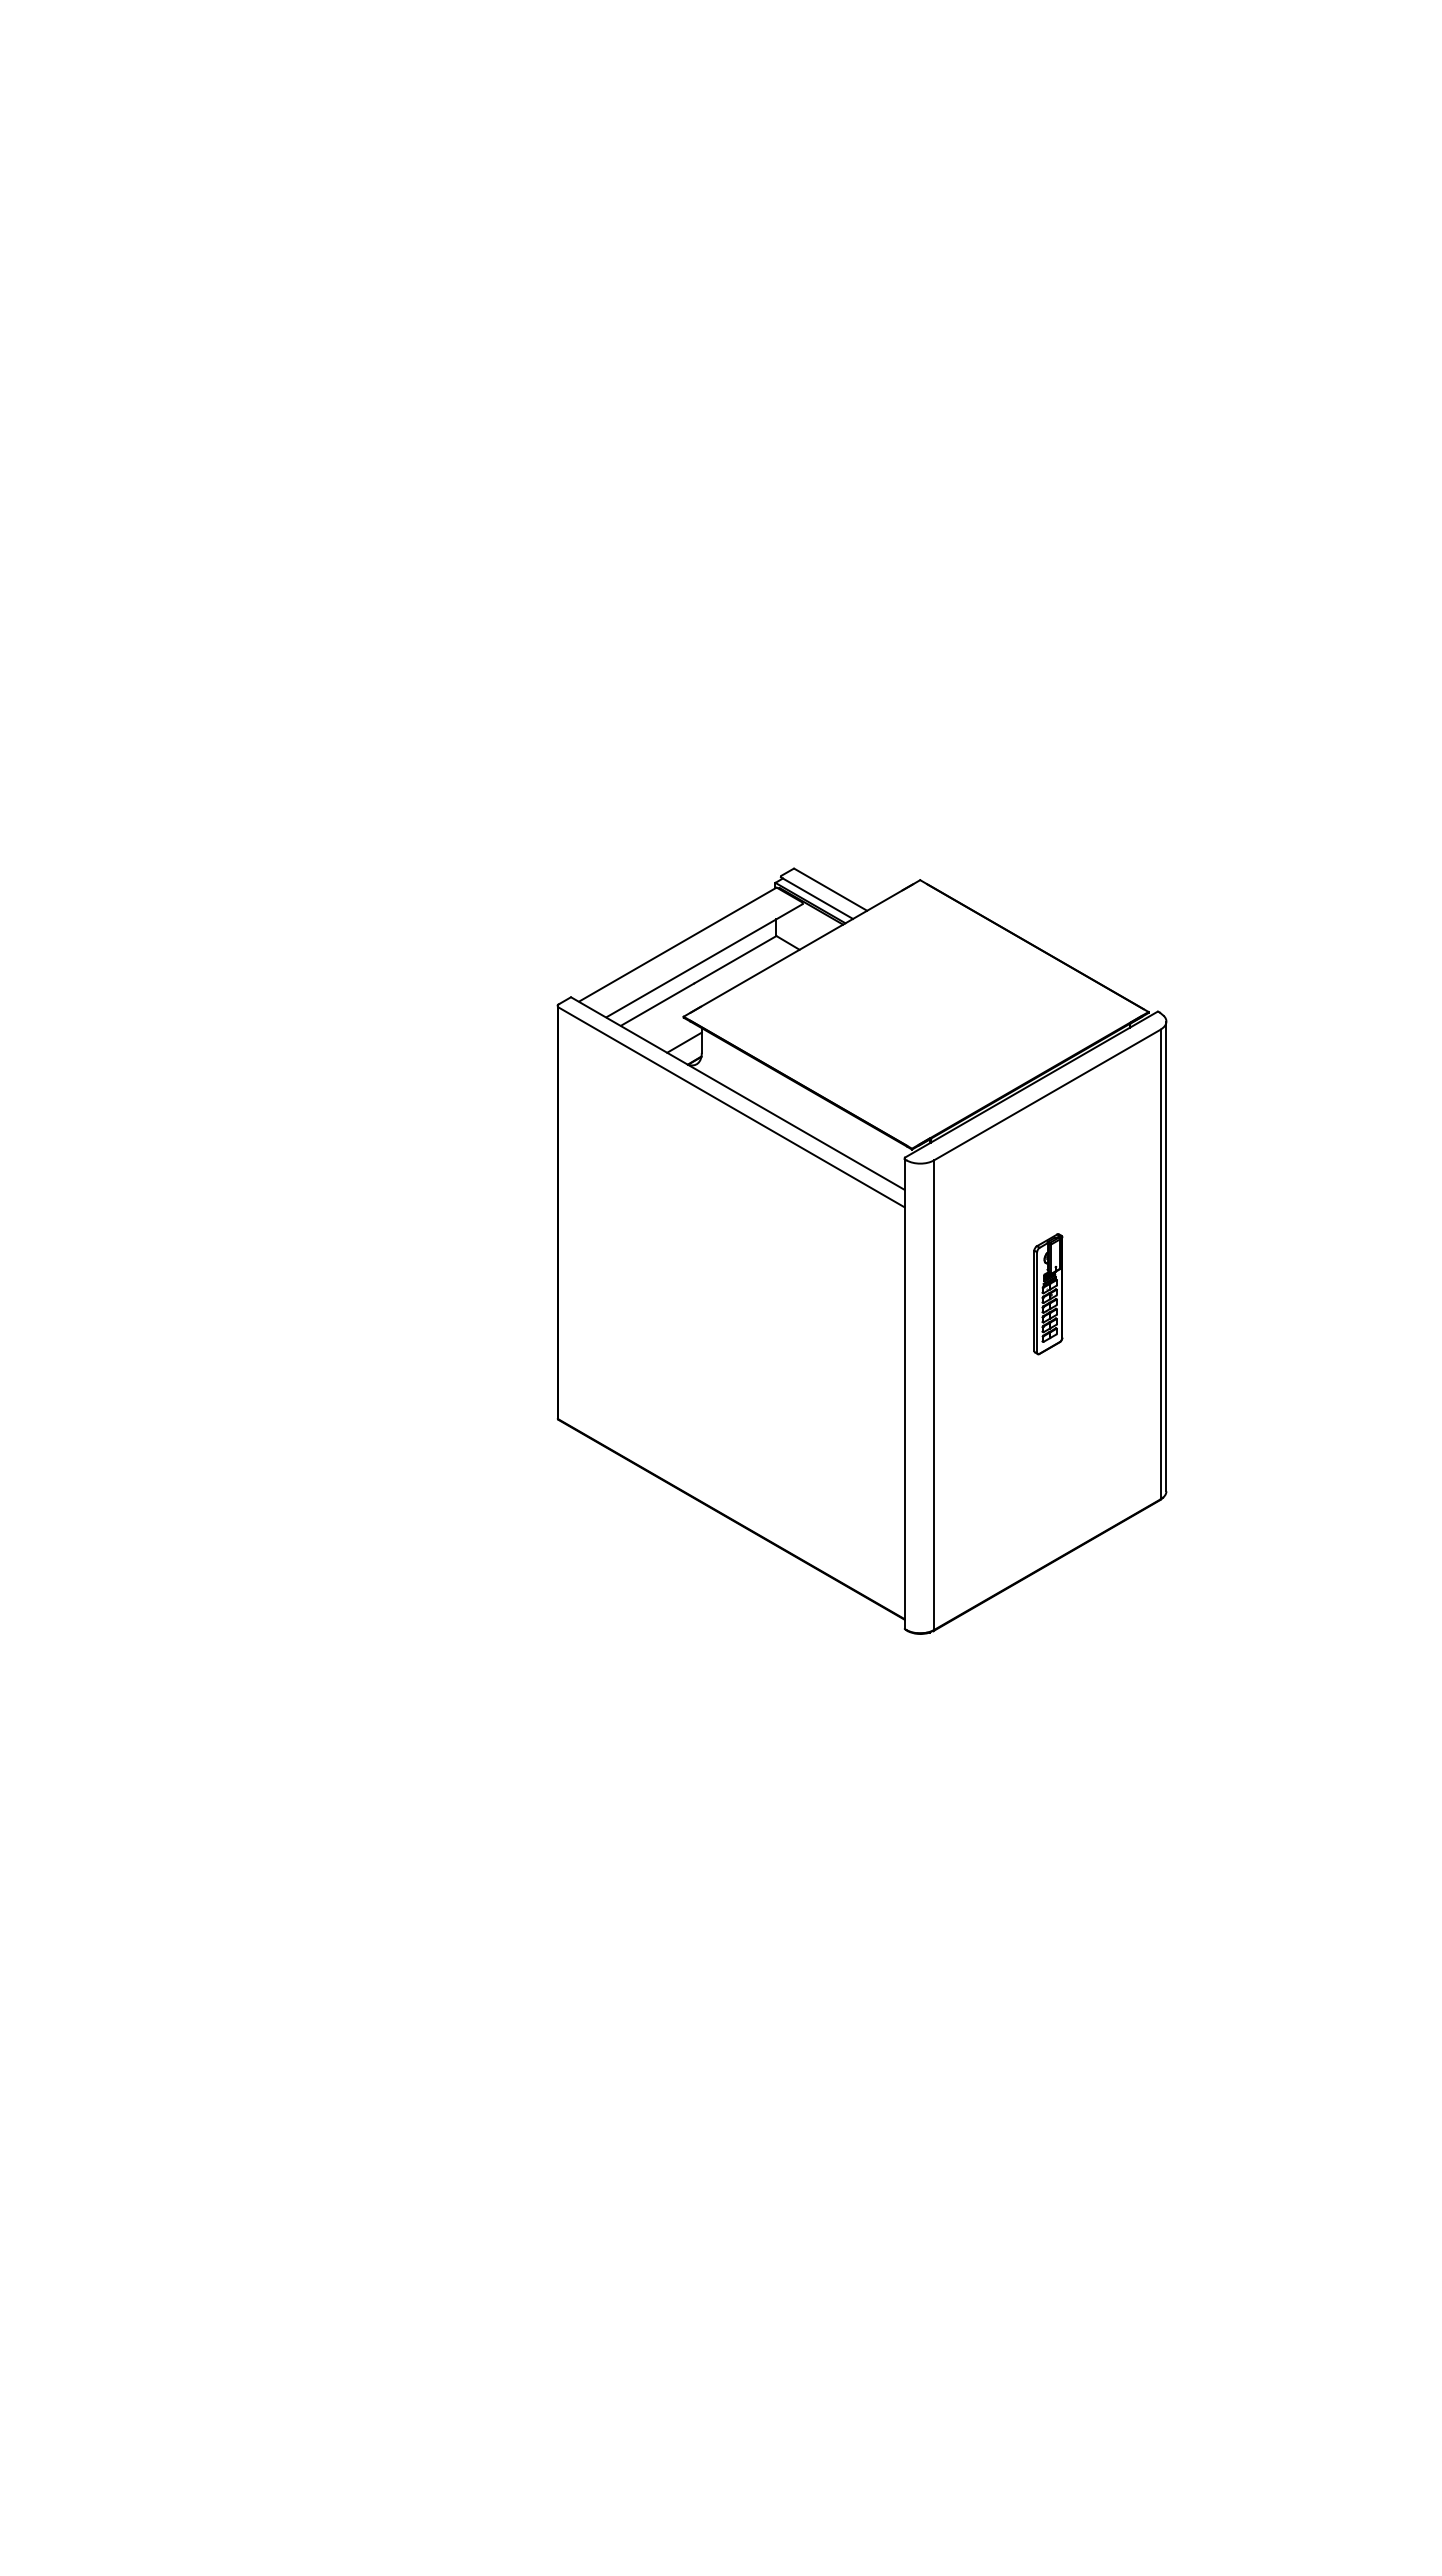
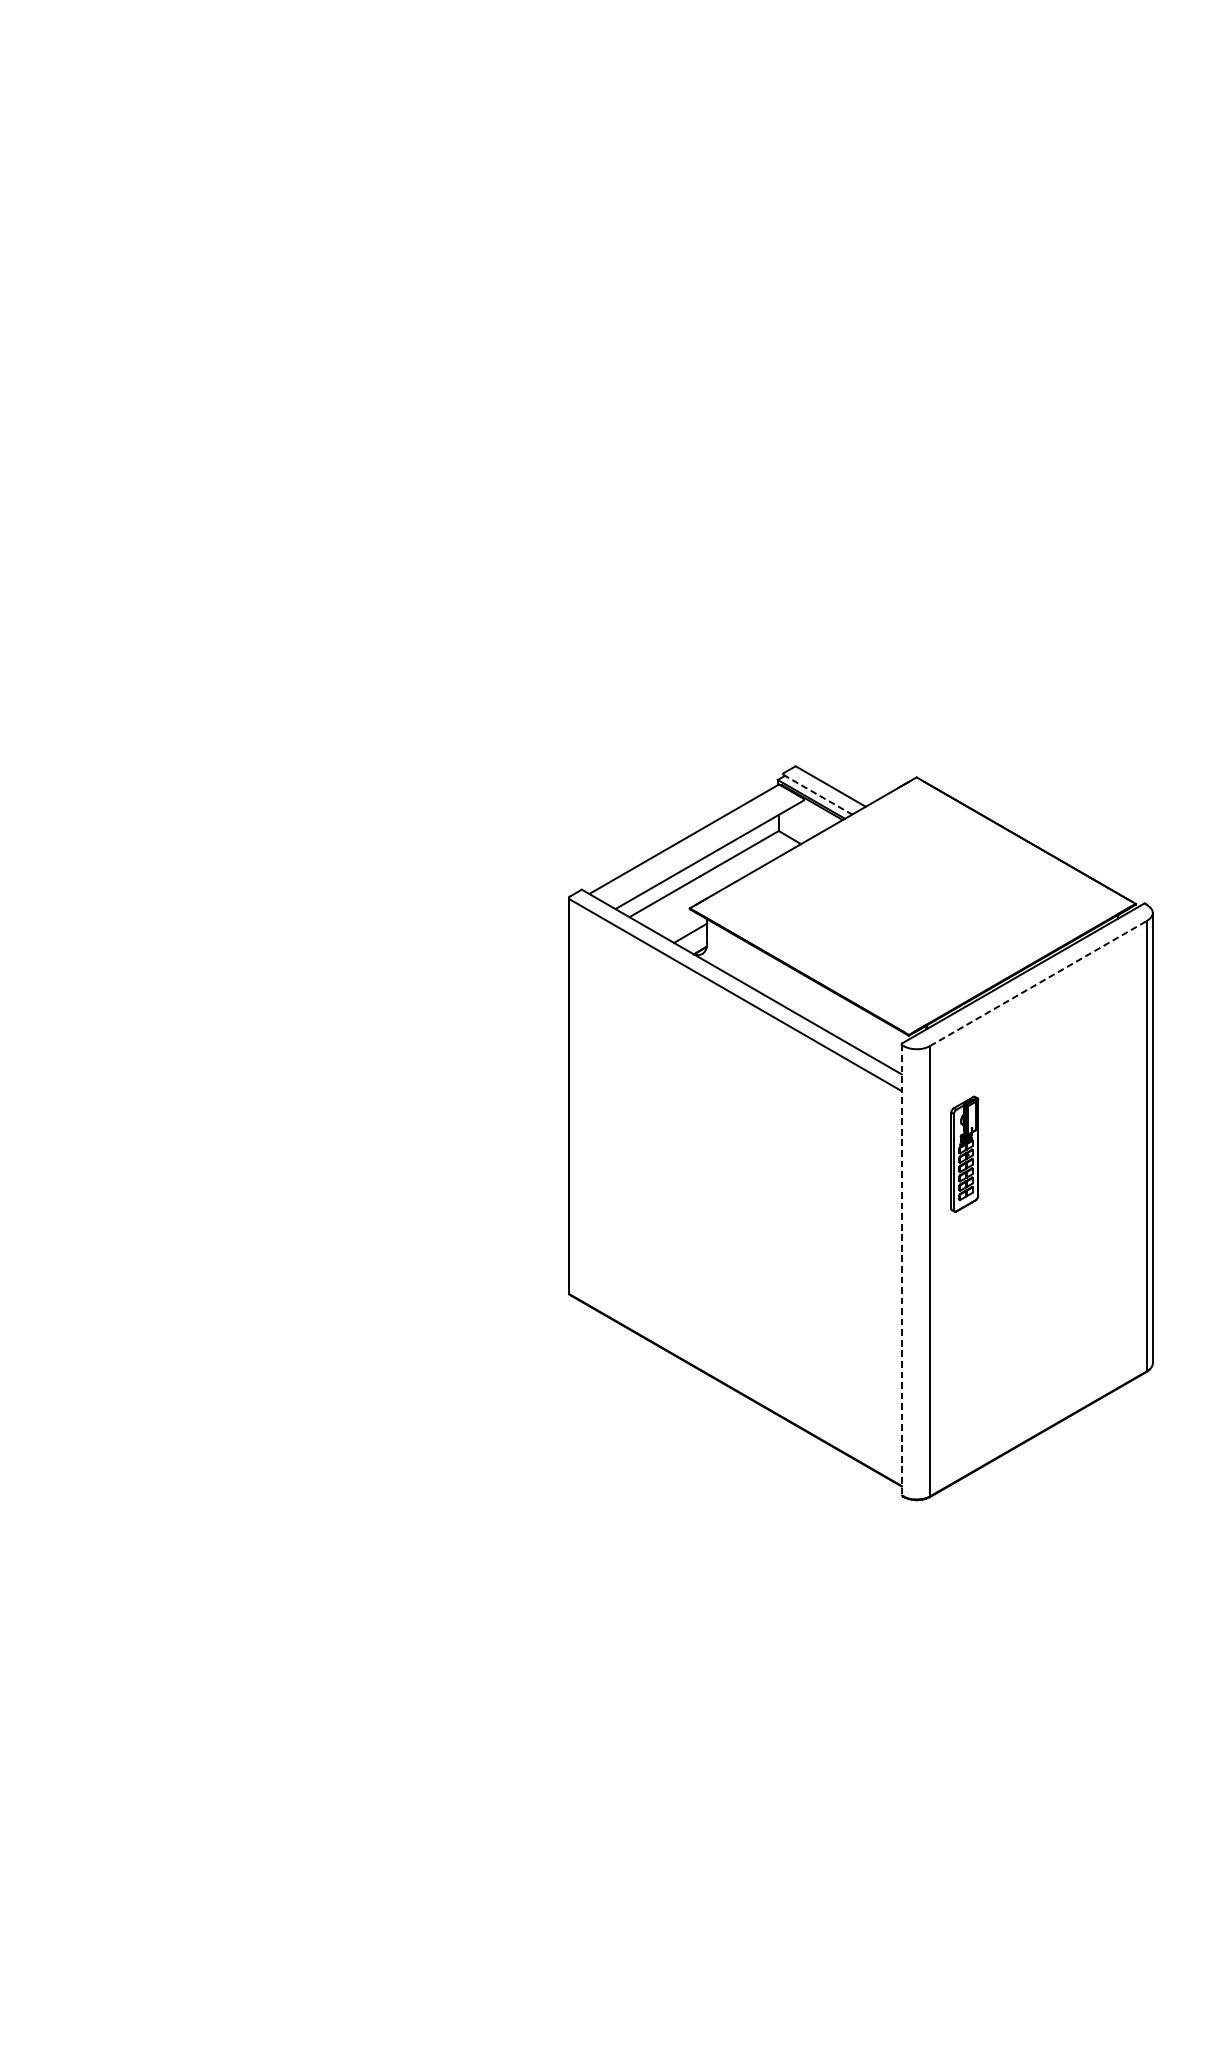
line: (817, 898) -> (818, 794), solid -> dashed
line: (1047, 1094) -> (1038, 982), solid -> dashed
part: (1048, 1294) -> (964, 1154), moved
line: (904, 1393) -> (901, 1269), solid -> dashed

